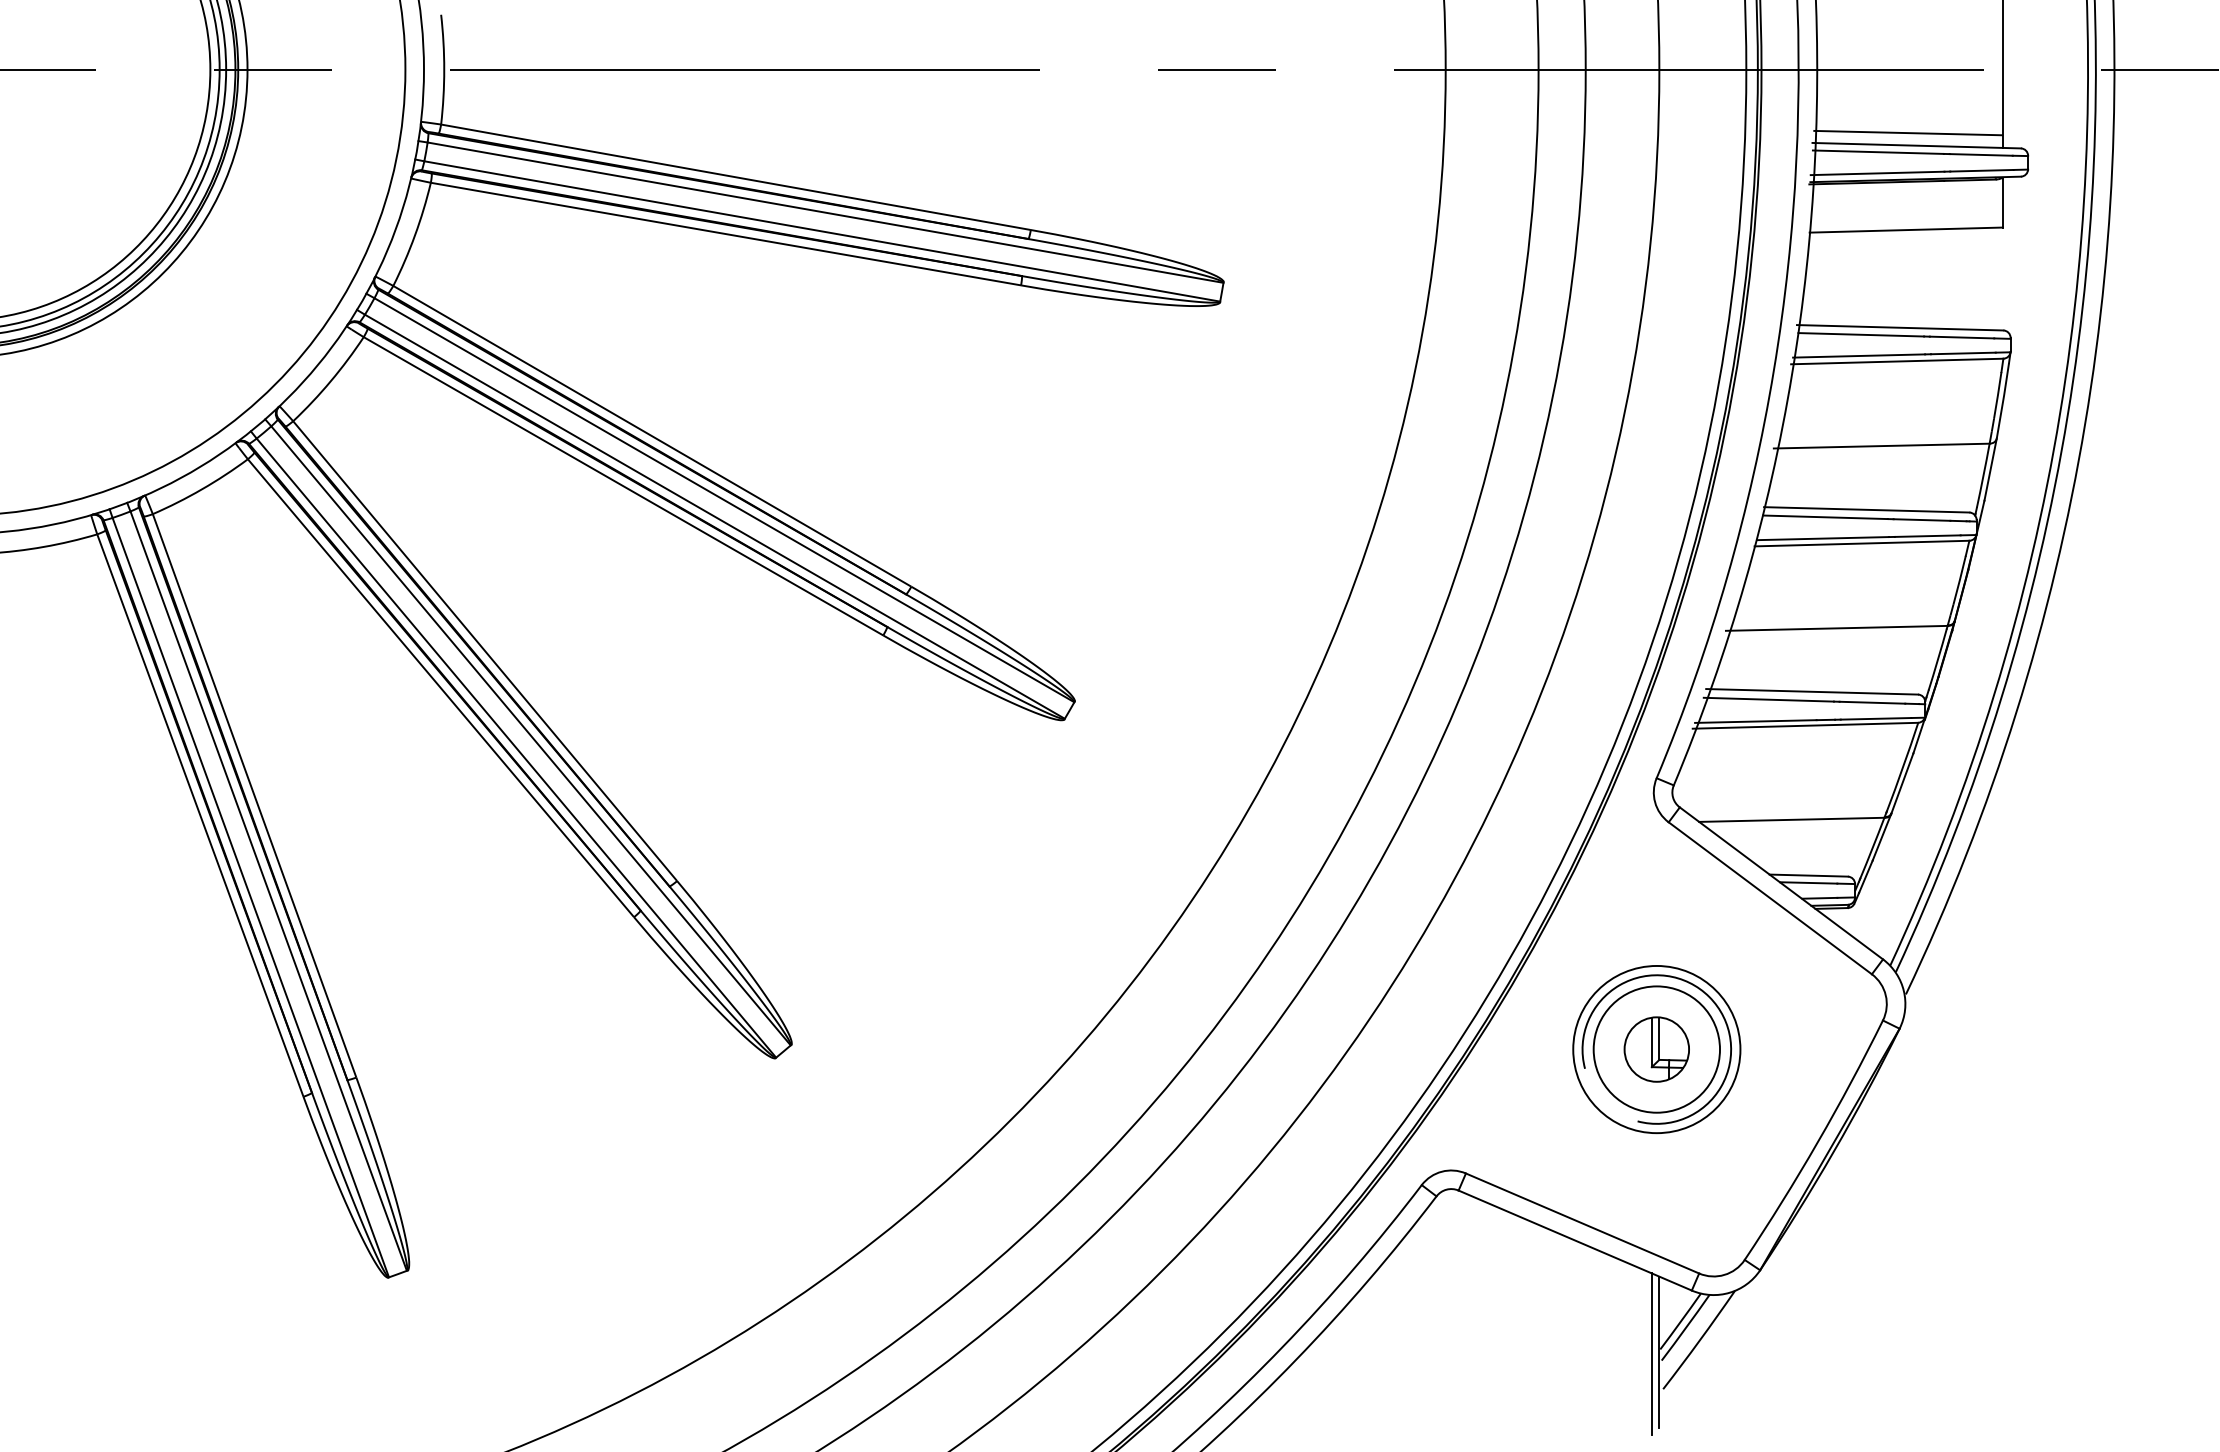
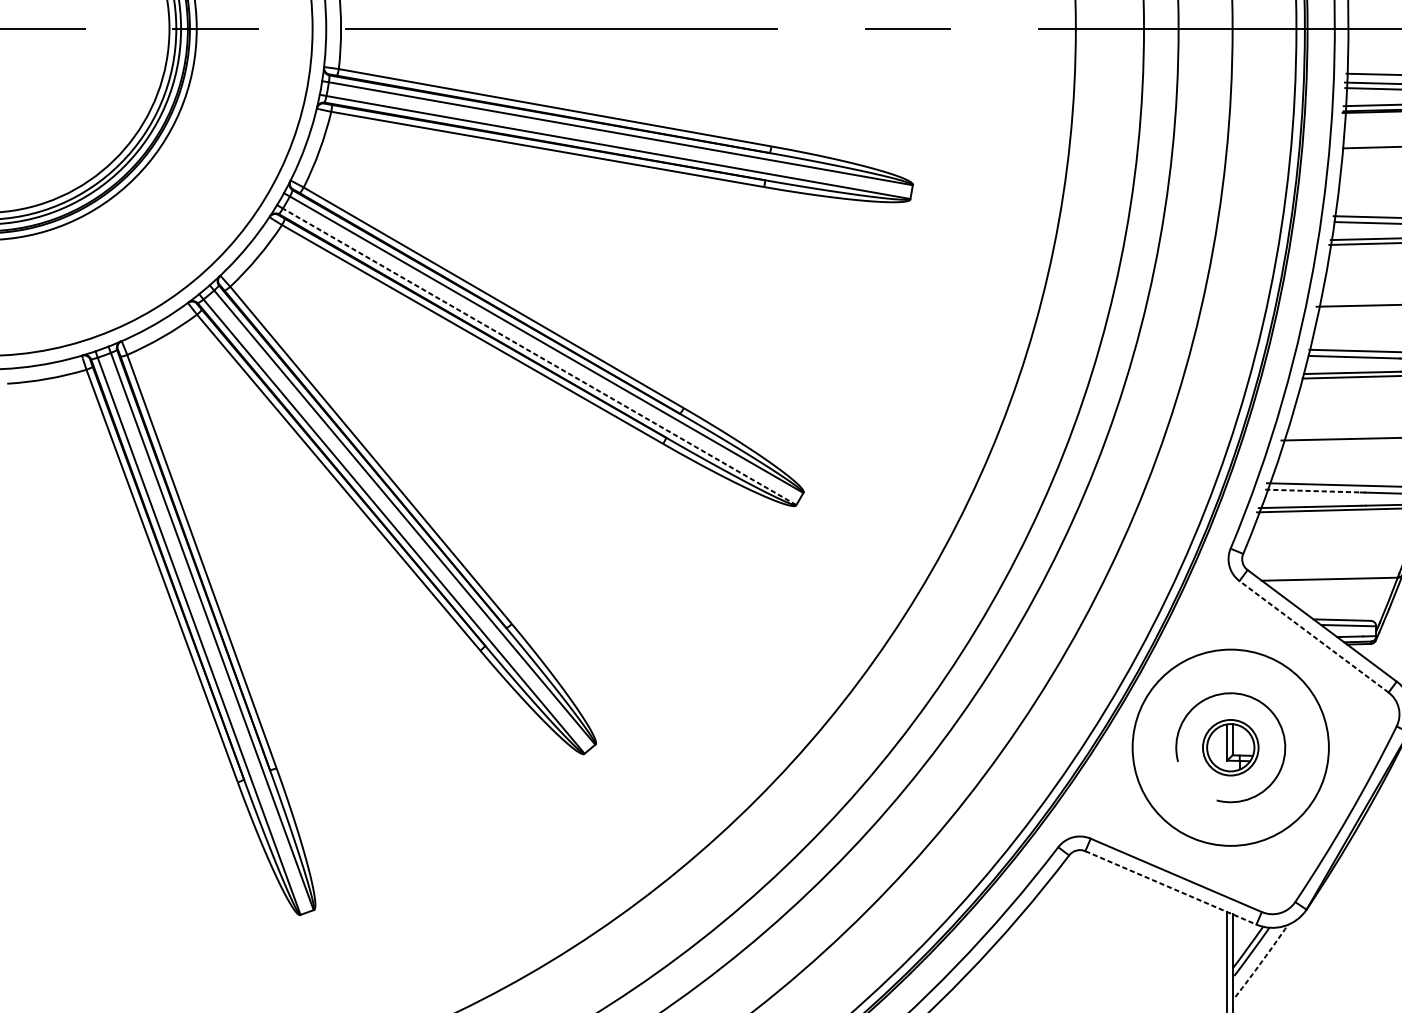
line: (714, 516) -> (539, 356), solid -> dashed
line: (1769, 699) -> (1313, 490), solid -> dashed
line: (1770, 898) -> (1314, 636), solid -> dashed
circle: (1656, 1049) -> (1230, 747), size x0.6
circle: (1656, 1049) -> (1230, 747), size x1.6
line: (1575, 1240) -> (1171, 887), solid -> dashed
arc: (1699, 1340) -> (1262, 961), solid -> dashed

